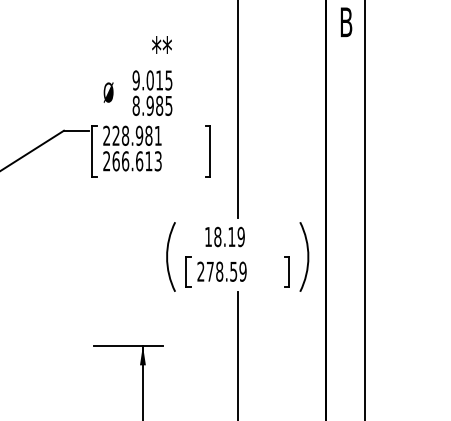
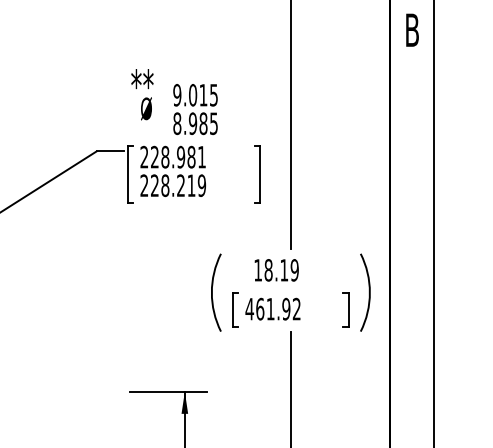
text: (161, 44) -> (141, 78), moved
text: (136, 161) -> (177, 185), 266.613 -> 228.219
text: (221, 271) -> (272, 308), 278.59 -> 461.92

